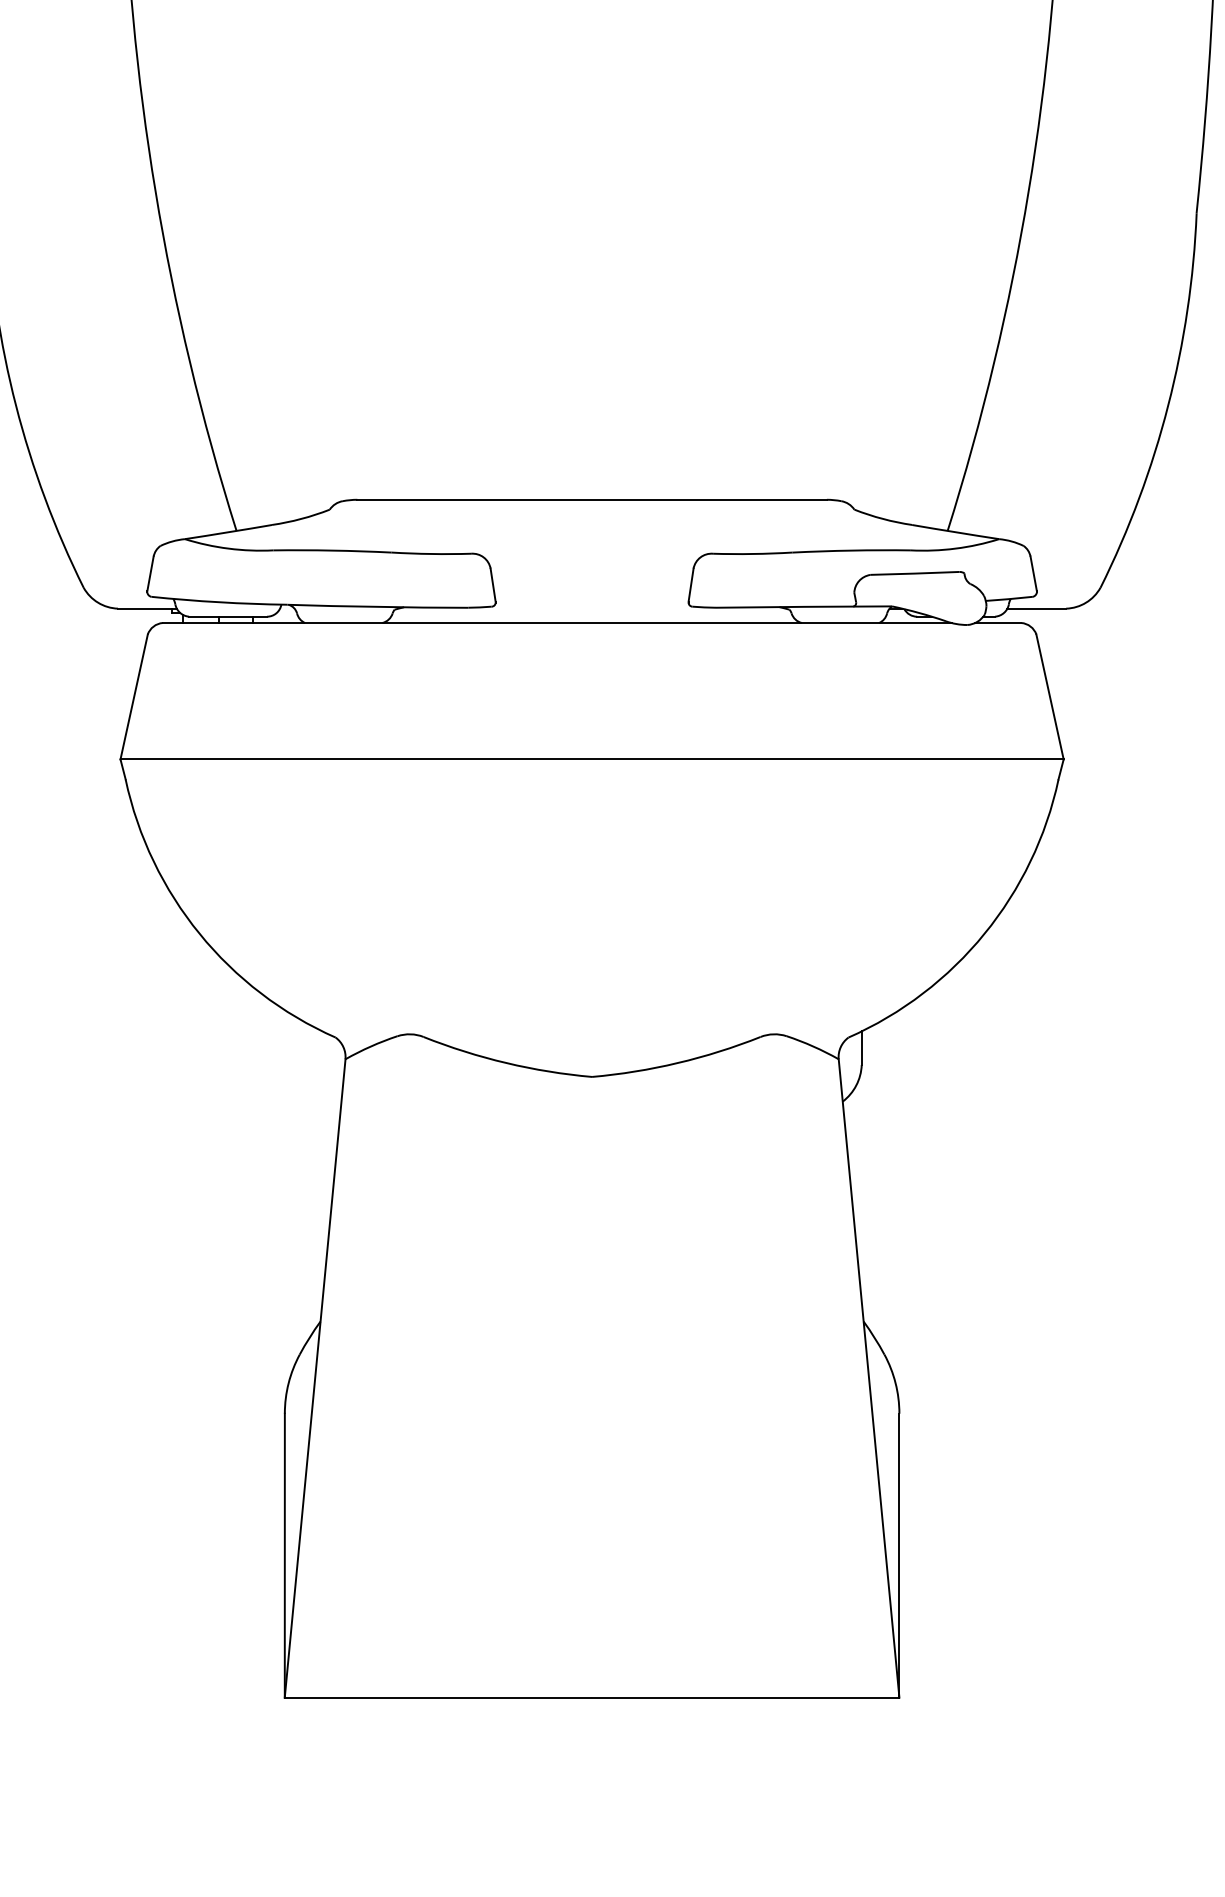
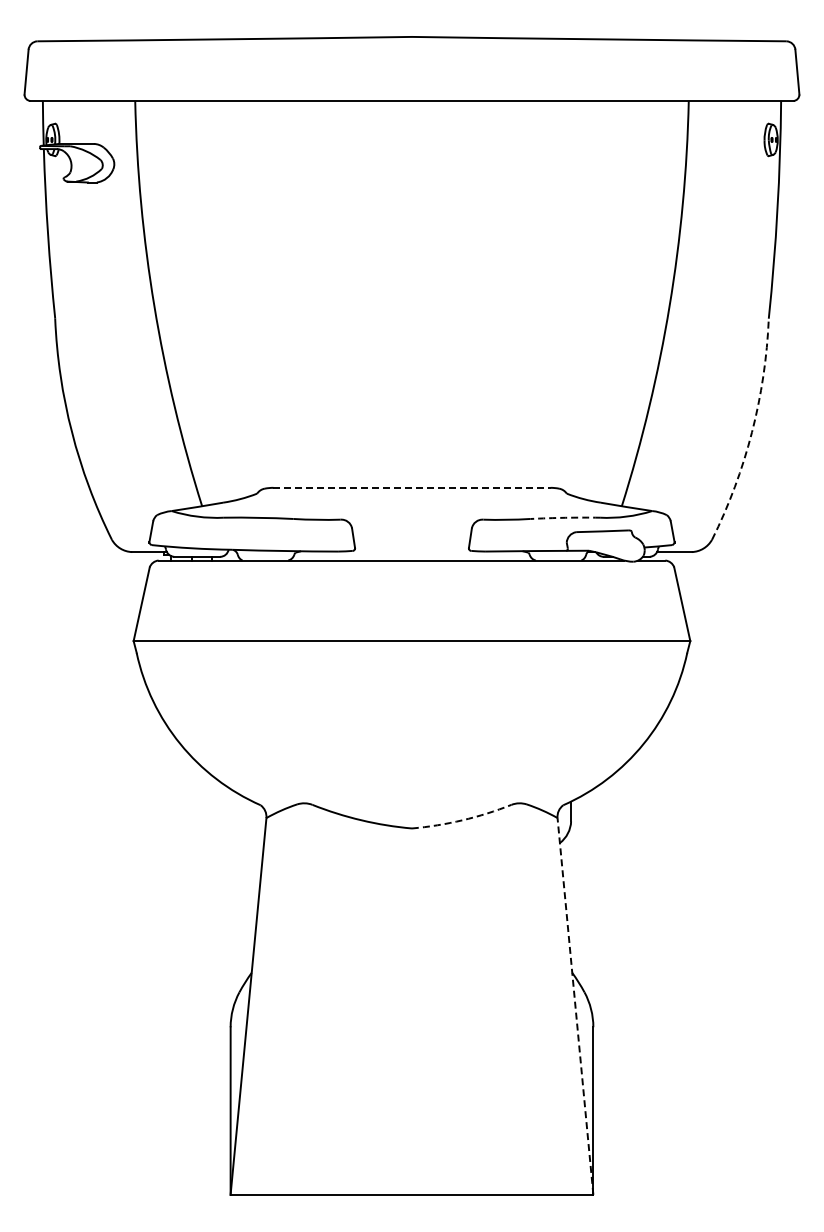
arc: (1169, 406) -> (752, 432), solid -> dashed
line: (591, 499) -> (411, 487), solid -> dashed
arc: (852, 550) -> (565, 517), solid -> dashed
arc: (677, 1063) -> (462, 820), solid -> dashed
line: (869, 1376) -> (575, 1005), solid -> dashed

